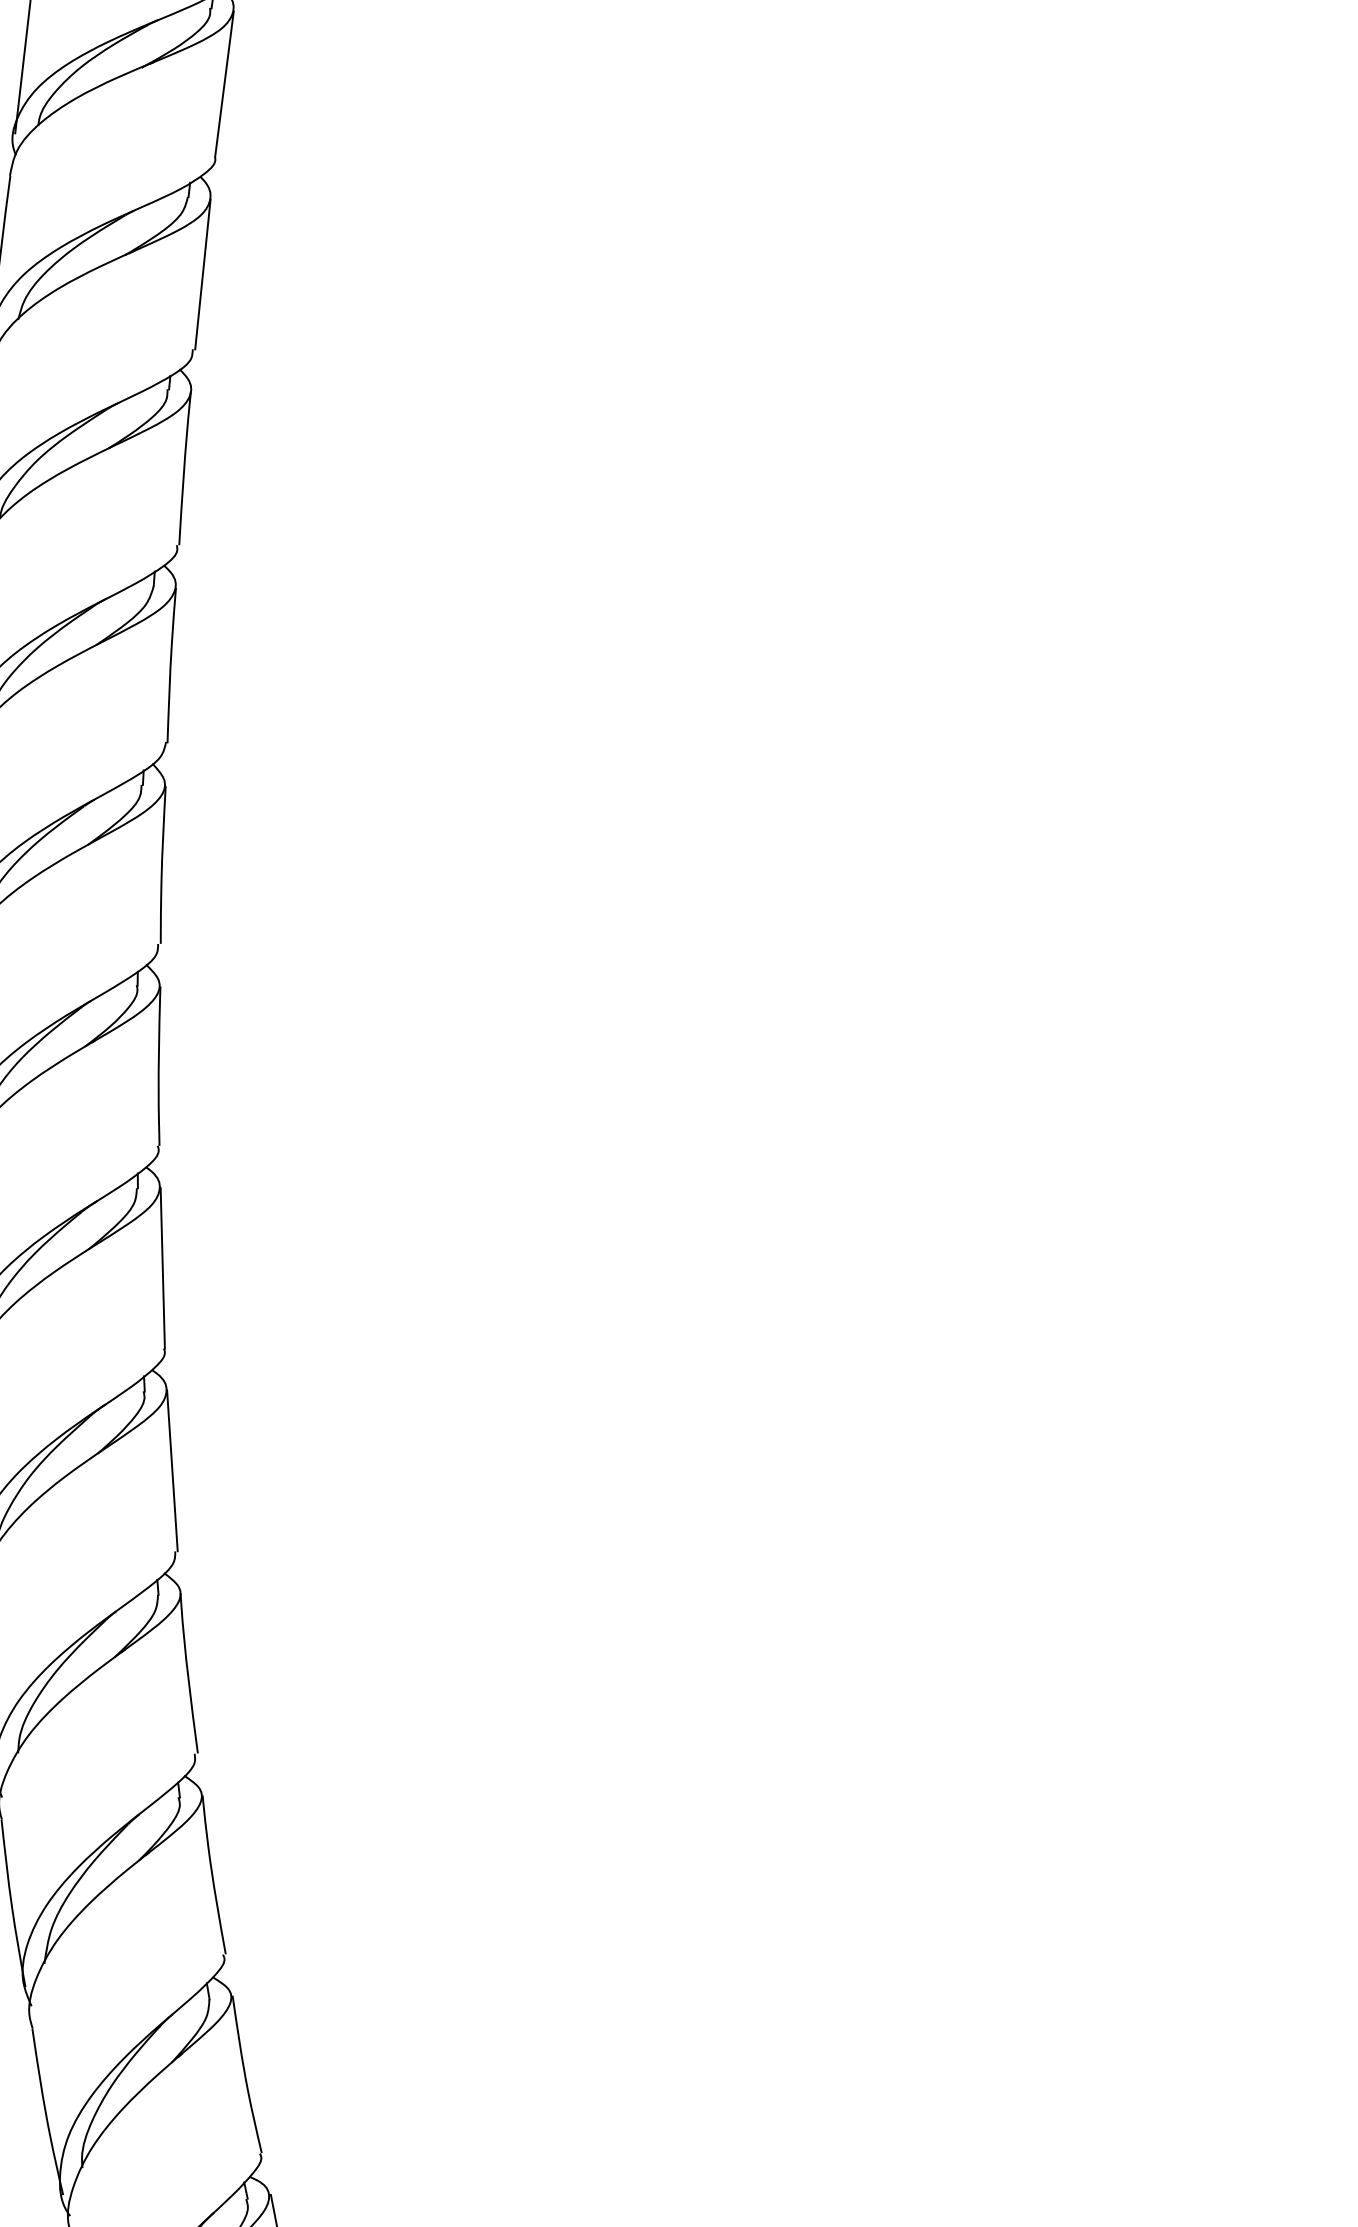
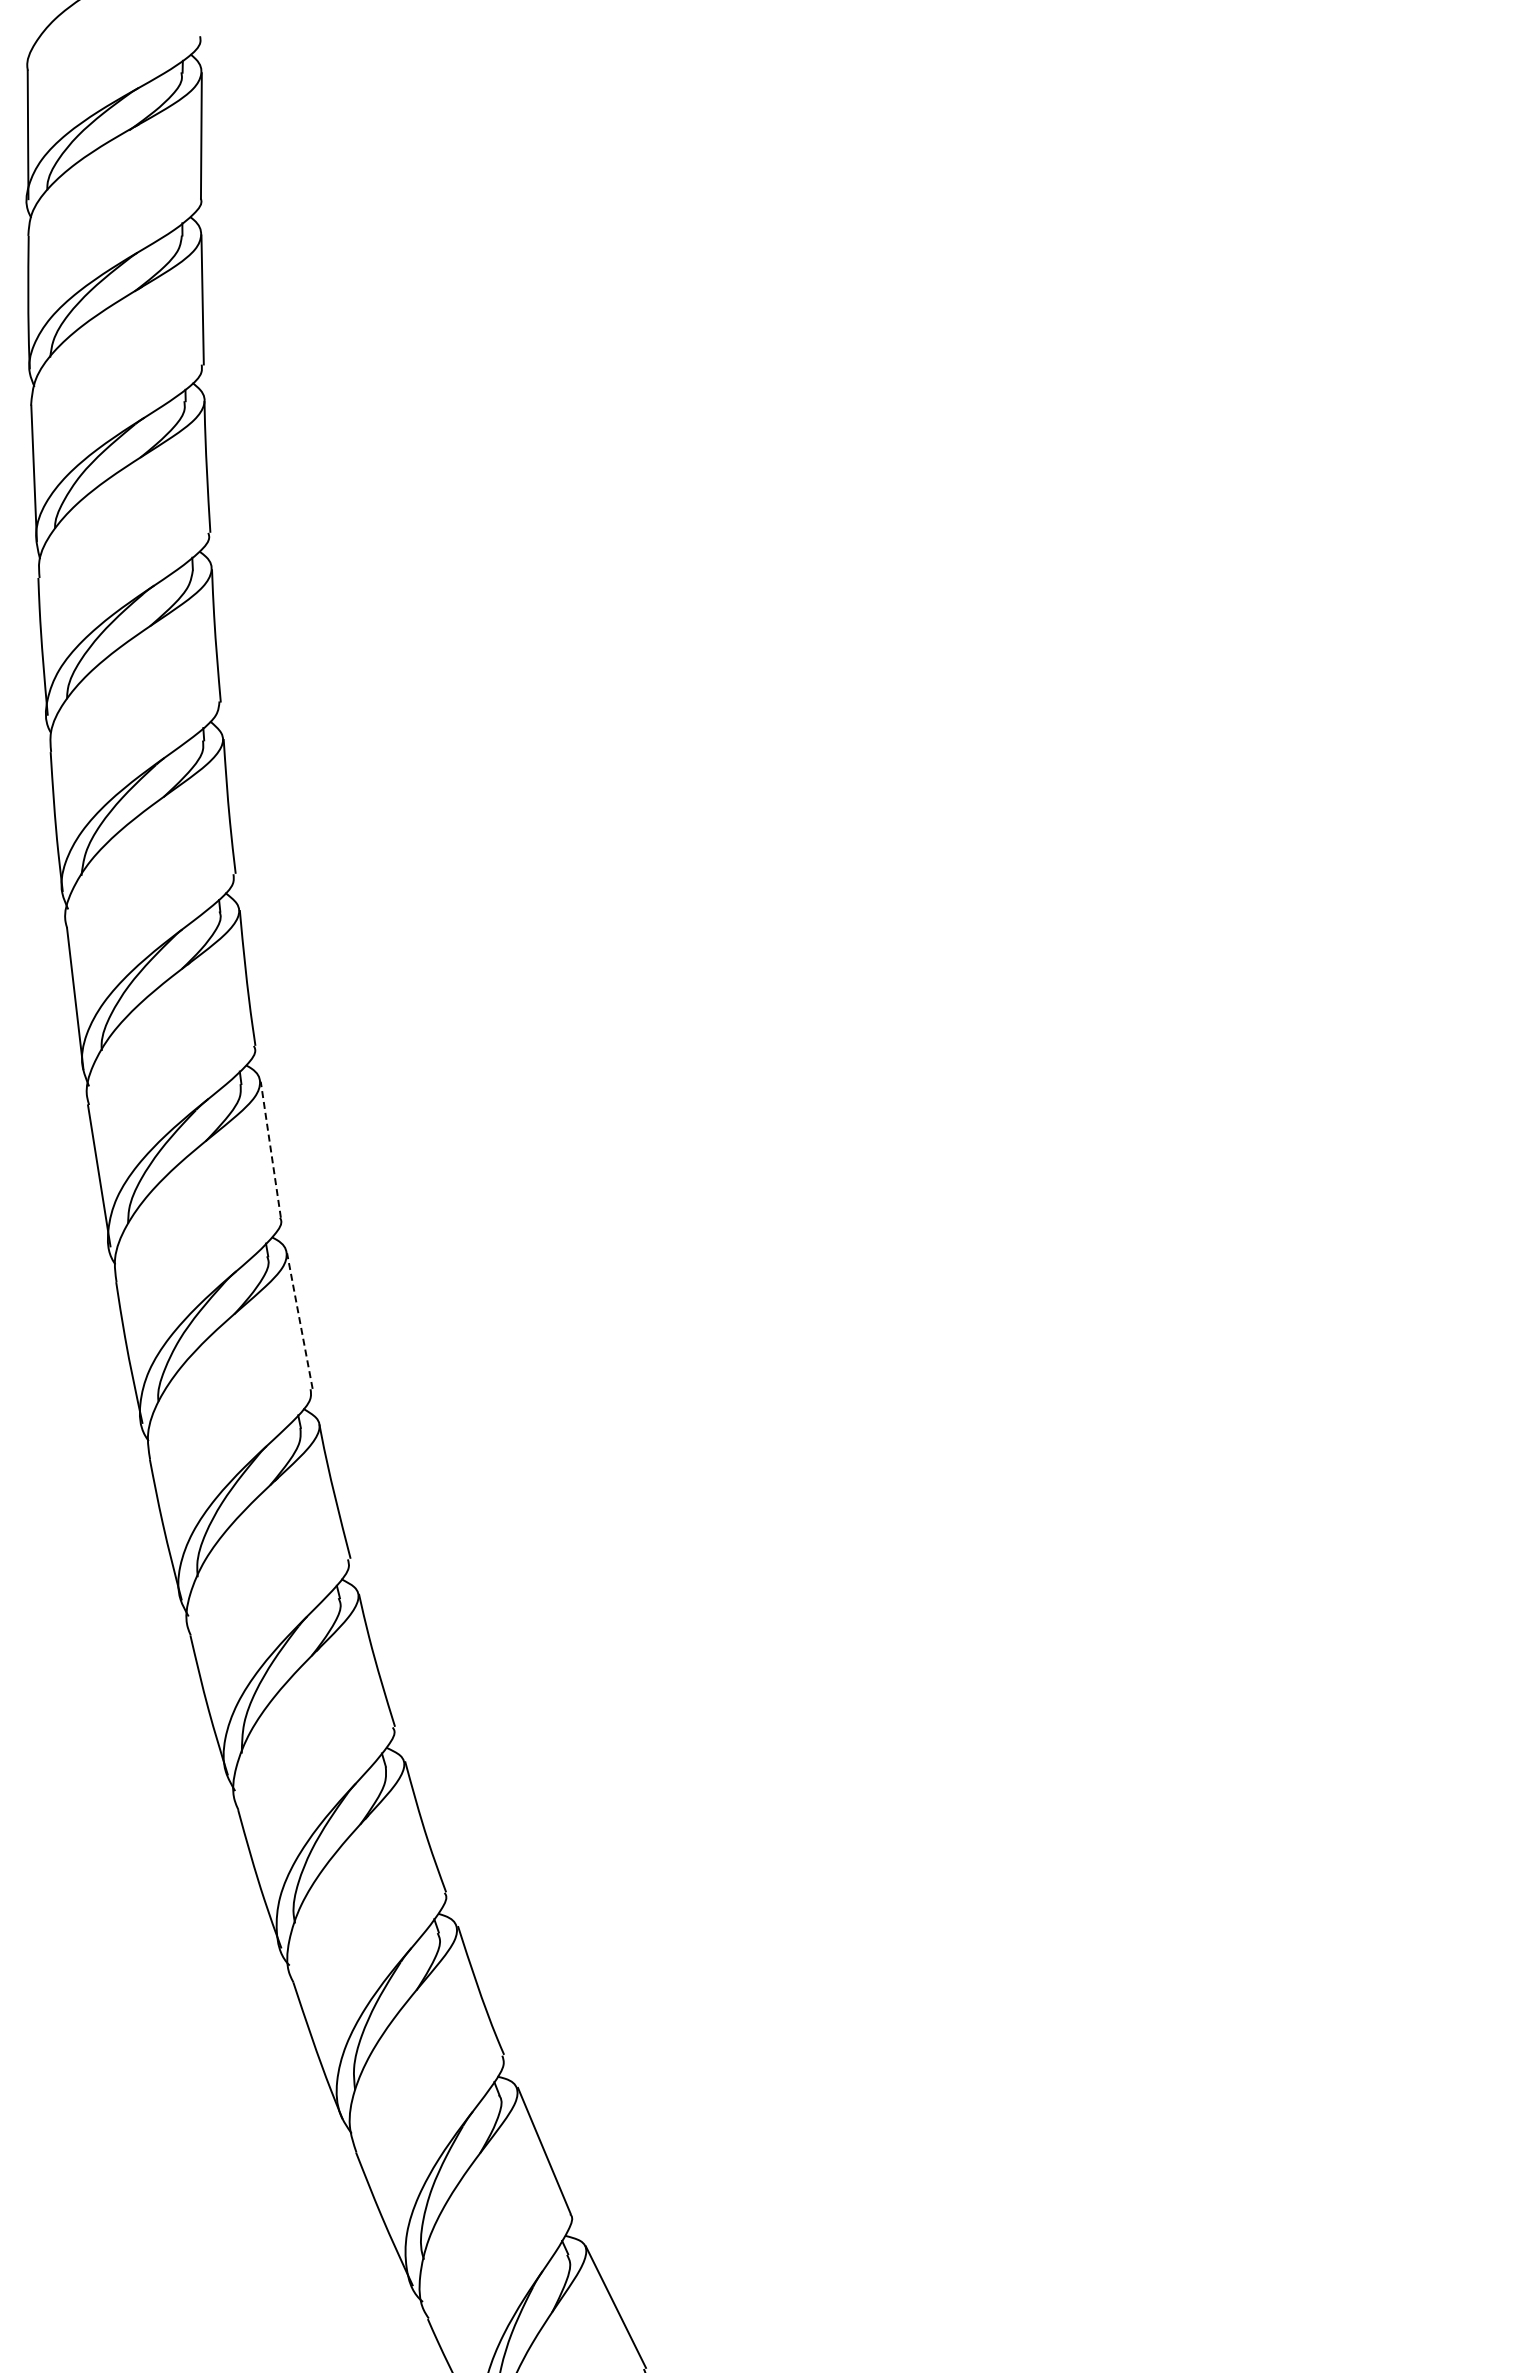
line: (162, 1268) -> (270, 1149), solid -> dashed
line: (172, 1470) -> (299, 1320), solid -> dashed

